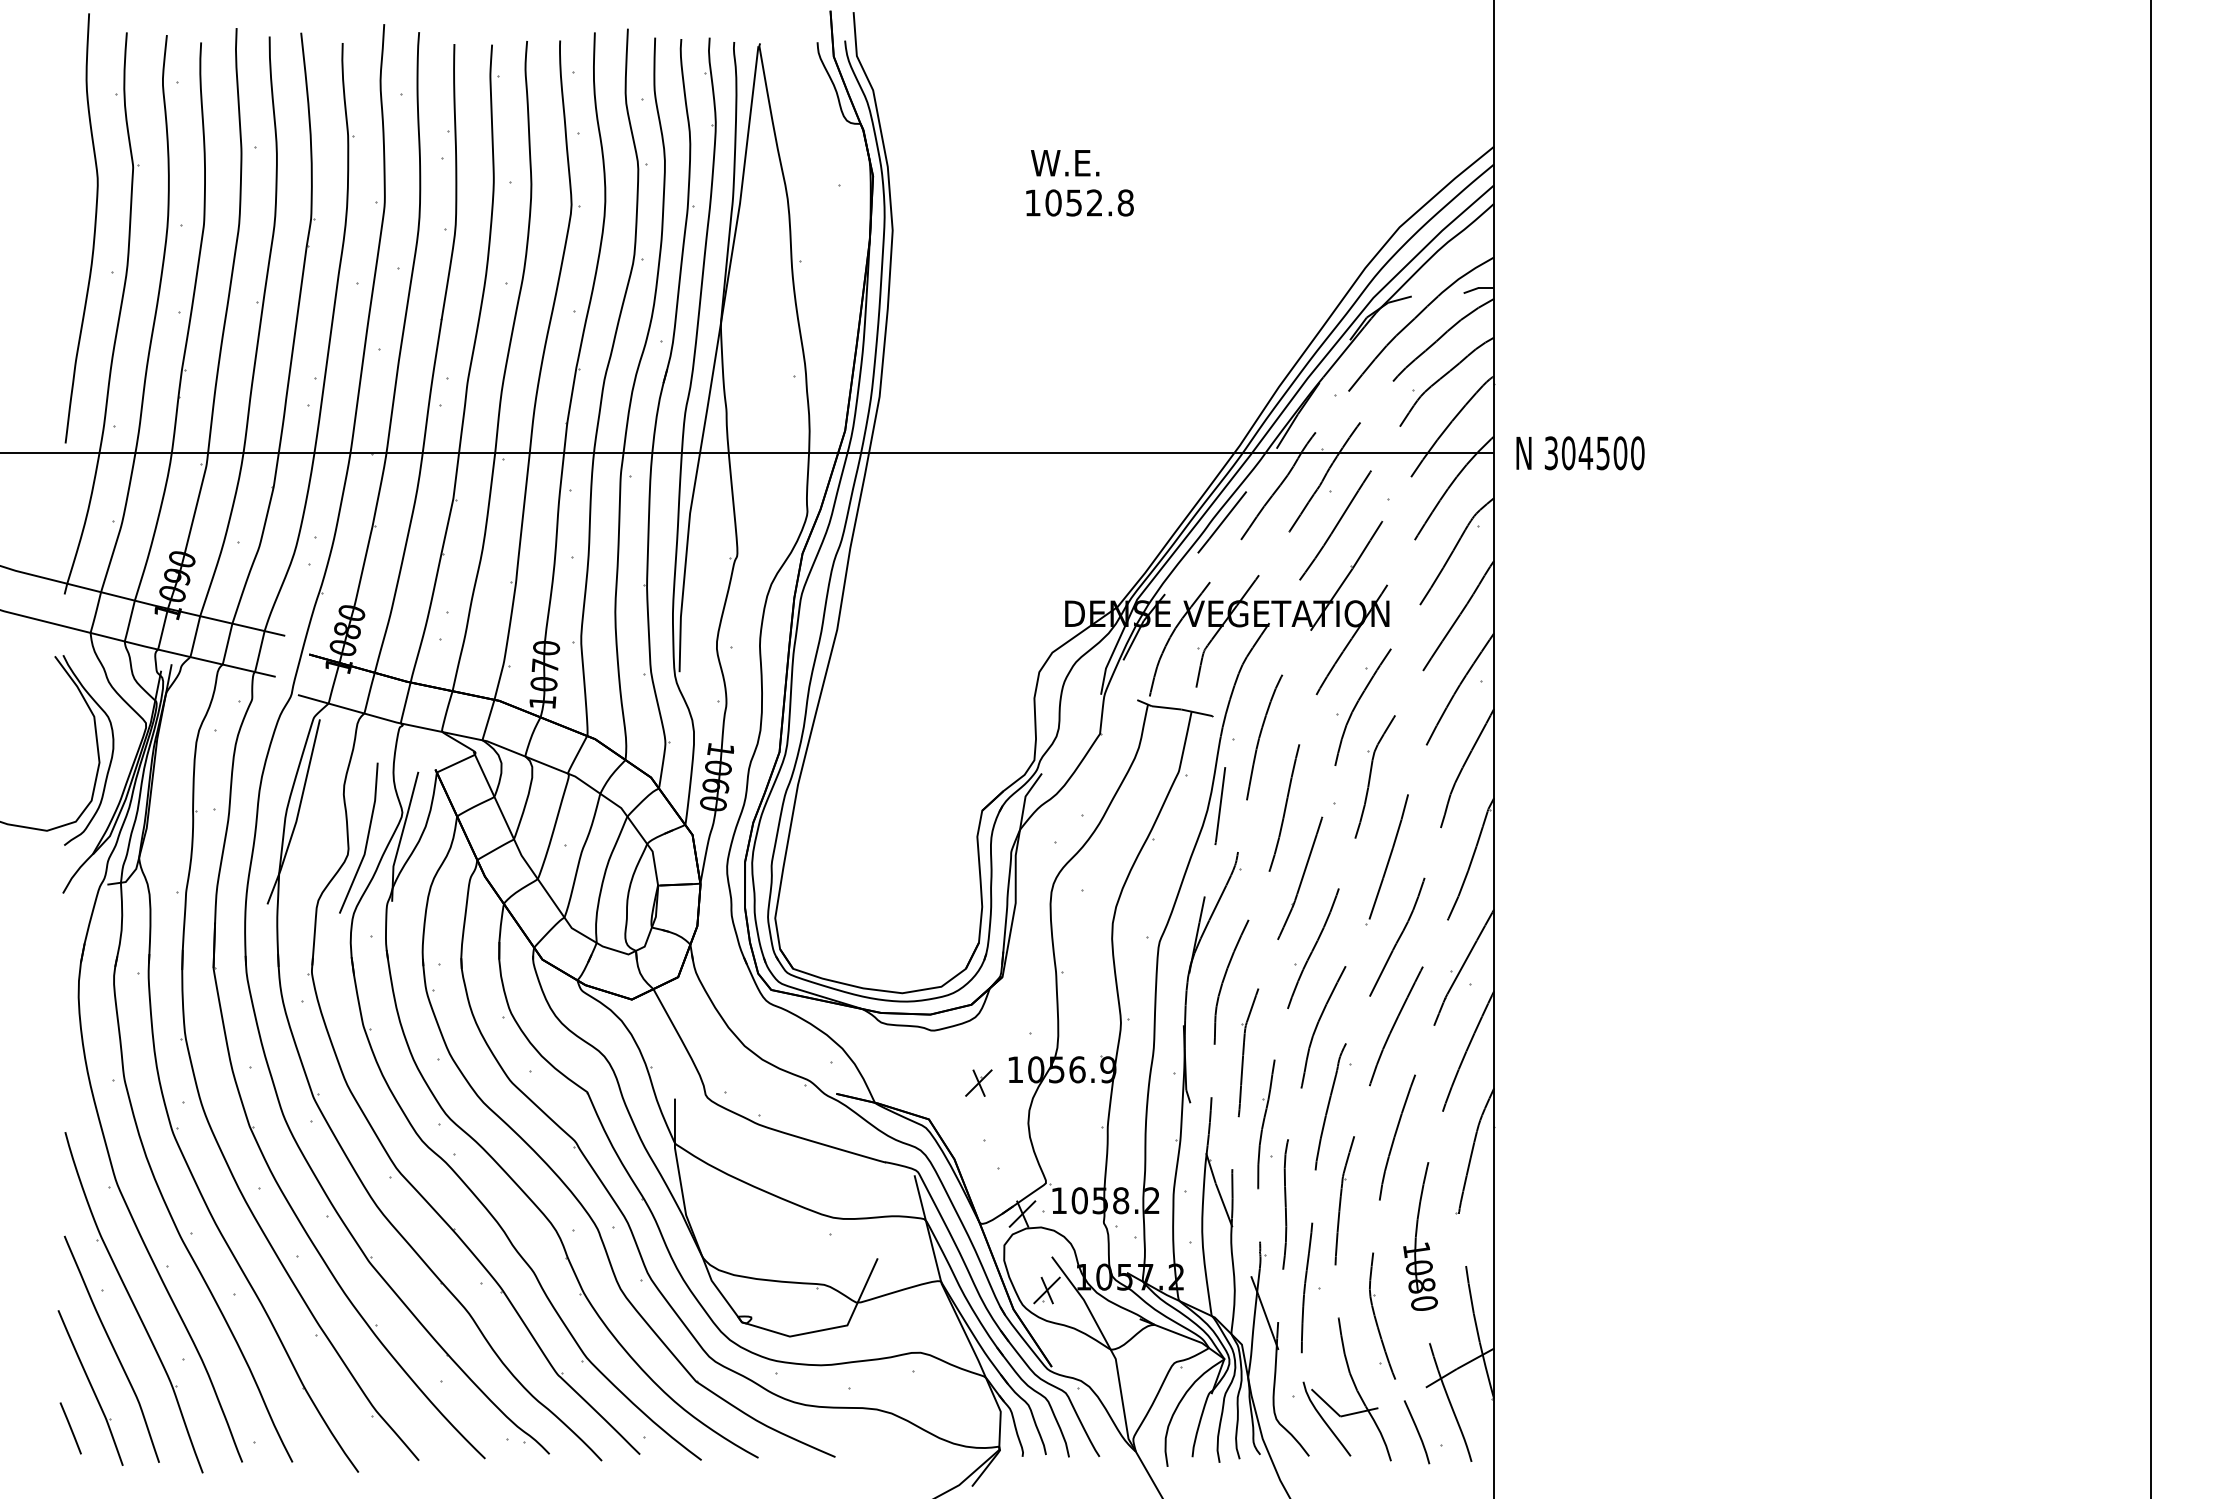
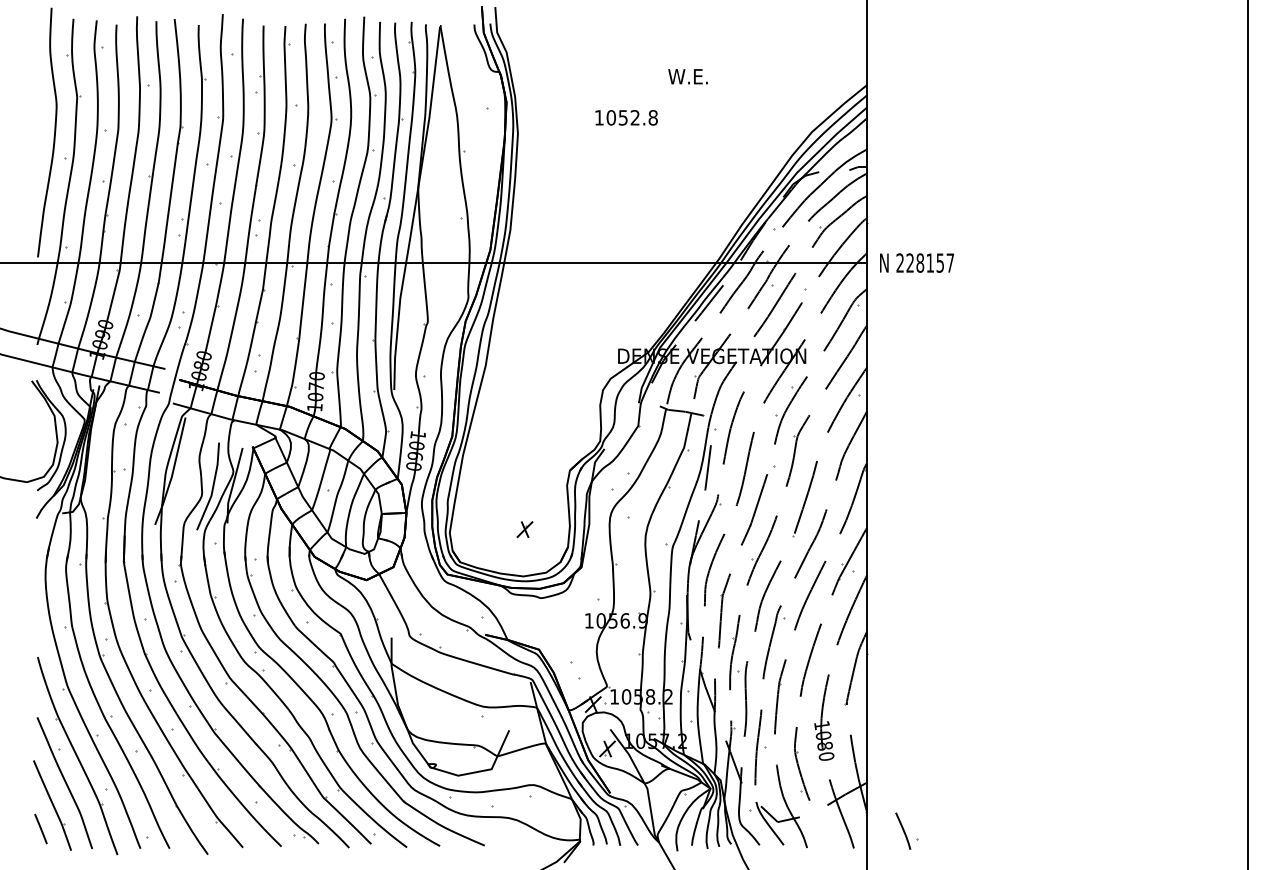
text: (1064, 162) -> (687, 76), moved
text: (1594, 452) -> (925, 262), 304500 -> 228157
part: (978, 1082) -> (524, 529), moved
part: (1422, 1430) -> (906, 830), moved

